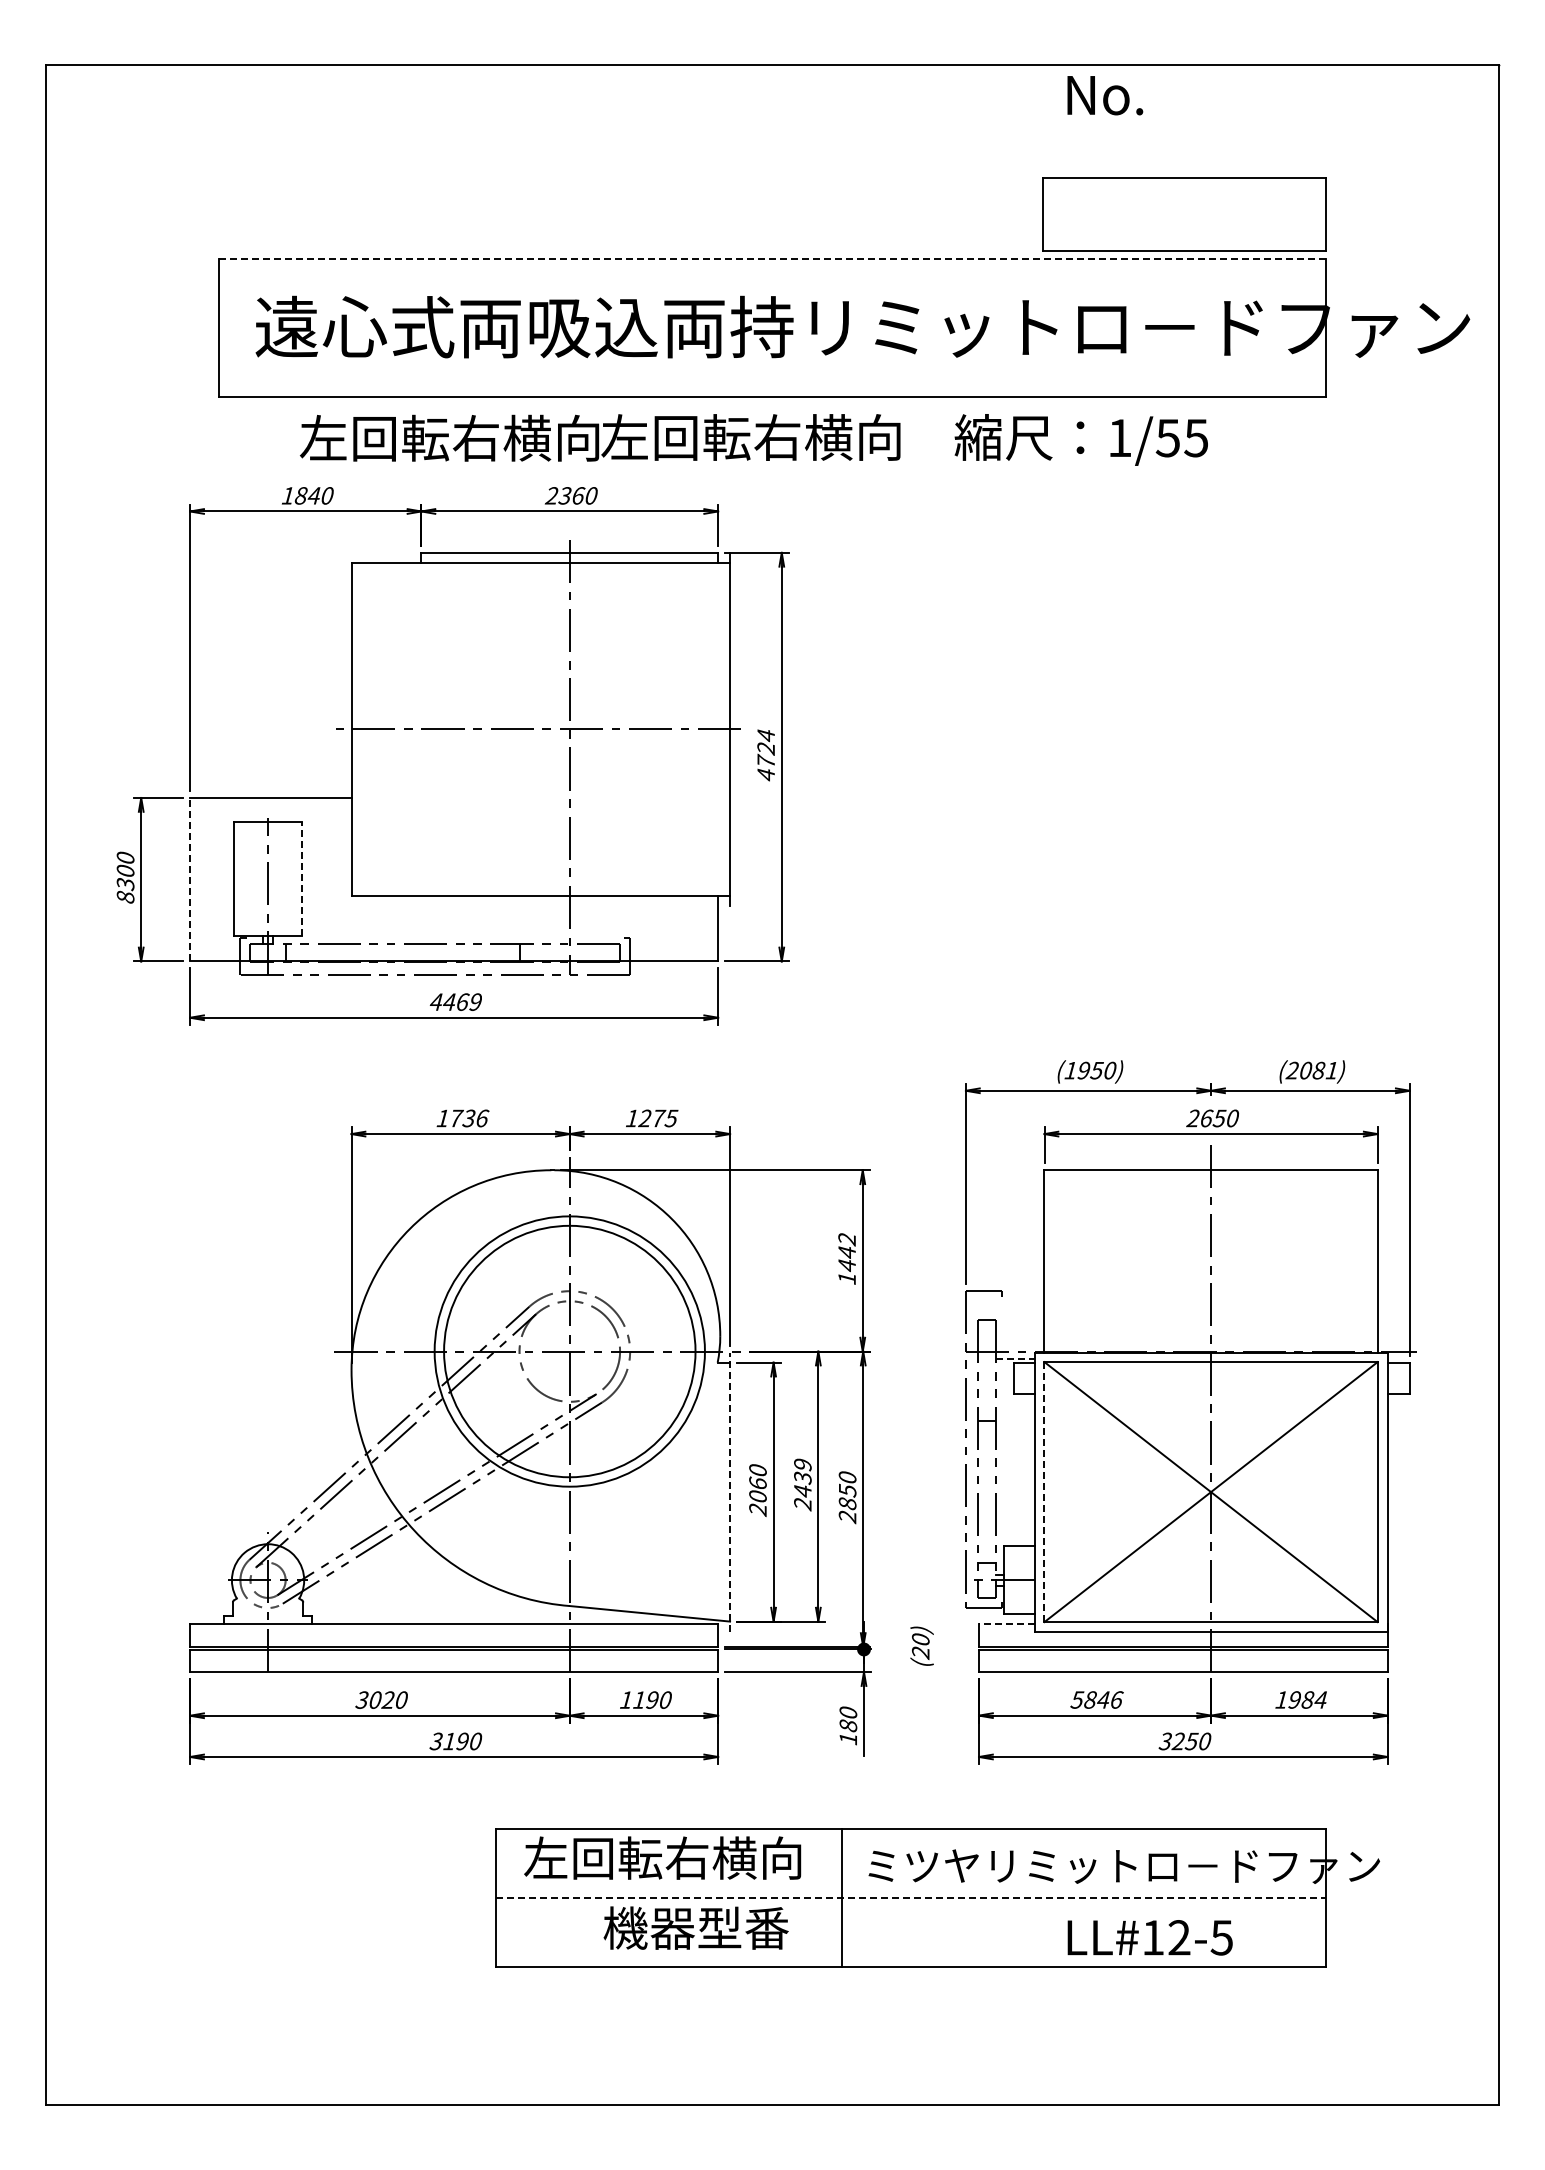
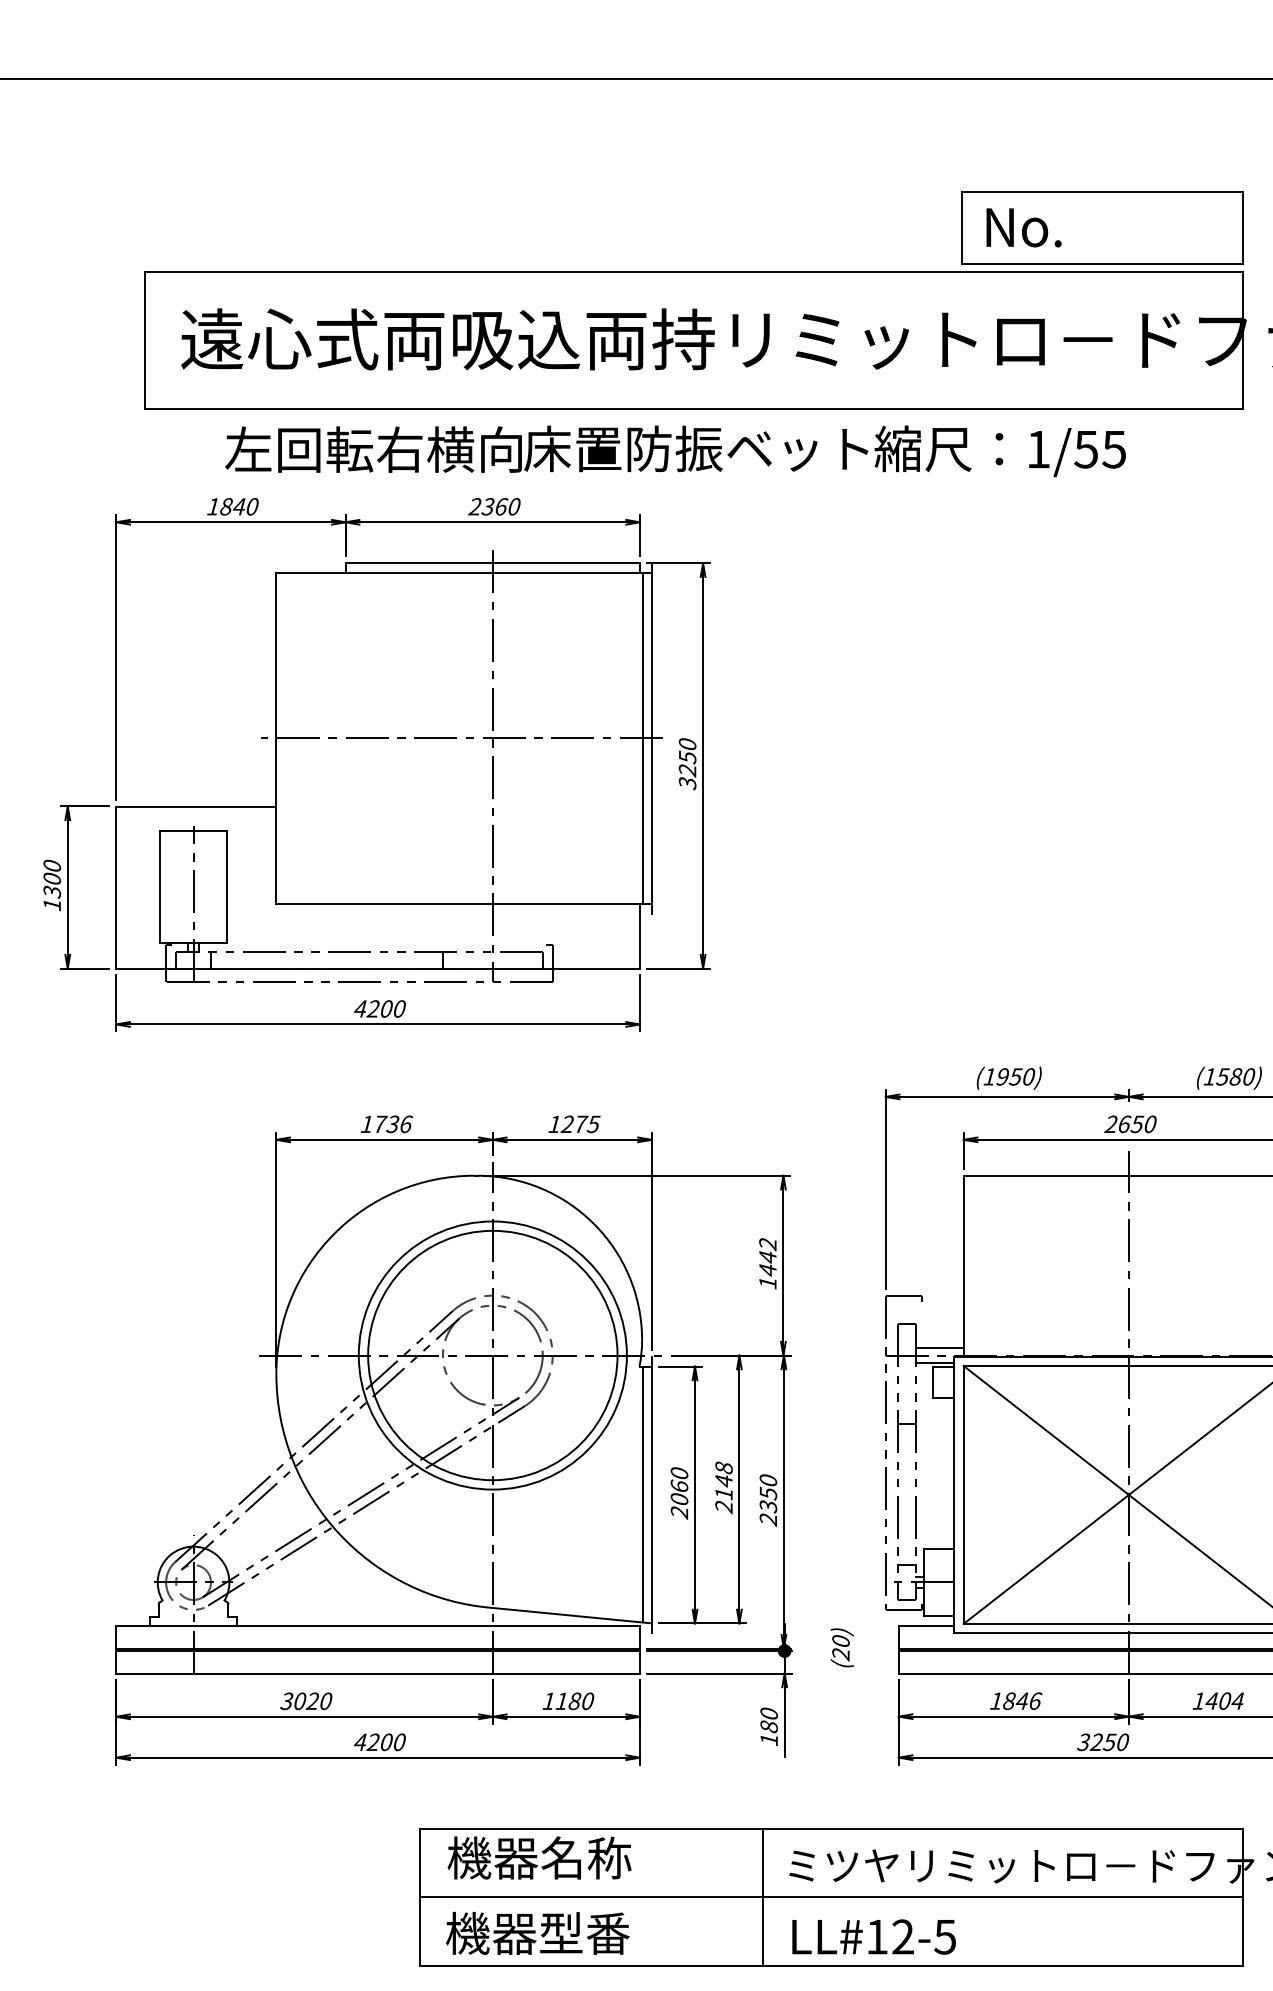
text: (1105, 95) -> (1024, 227), moved
line: (773, 259) -> (694, 272), dashed -> solid
text: (774, 437) -> (695, 448), 左回転右横向 -> 床置防振ベット
line: (720, 728) -> (642, 737), added
text: (766, 755) -> (687, 764), 4724 -> 3250
line: (190, 879) -> (116, 887), dashed -> solid
line: (302, 879) -> (227, 887), dashed -> solid
text: (125, 896) -> (52, 904), 8300 -> 1300
text: (462, 1001) -> (386, 1008), 4469 -> 4200
text: (1311, 1070) -> (1228, 1076), (2081) -> (1580)
line: (1020, 1344) -> (939, 1348), added
line: (1015, 1358) -> (934, 1362), dashed -> solid
text: (802, 1477) -> (723, 1480), 2439 -> 2148
line: (720, 1491) -> (642, 1494), added
line: (730, 1491) -> (652, 1494), dashed -> solid
line: (1044, 1492) -> (963, 1495), dashed -> solid
text: (847, 1503) -> (768, 1506), 2850 -> 2350
line: (1006, 1624) -> (926, 1626), dashed -> solid
text: (652, 1699) -> (574, 1700), 1190 -> 1180
text: (1077, 1699) -> (996, 1700), 5846 -> 1846
text: (1301, 1699) -> (1218, 1700), 1984 -> 1404
text: (448, 1741) -> (372, 1742), 3190 -> 4200
text: (662, 1857) -> (584, 1857), 左回転右横向 -> 機器名称
line: (910, 1897) -> (830, 1897), dashed -> solid
text: (695, 1927) -> (537, 1932), moved
text: (1149, 1937) -> (873, 1936), moved

